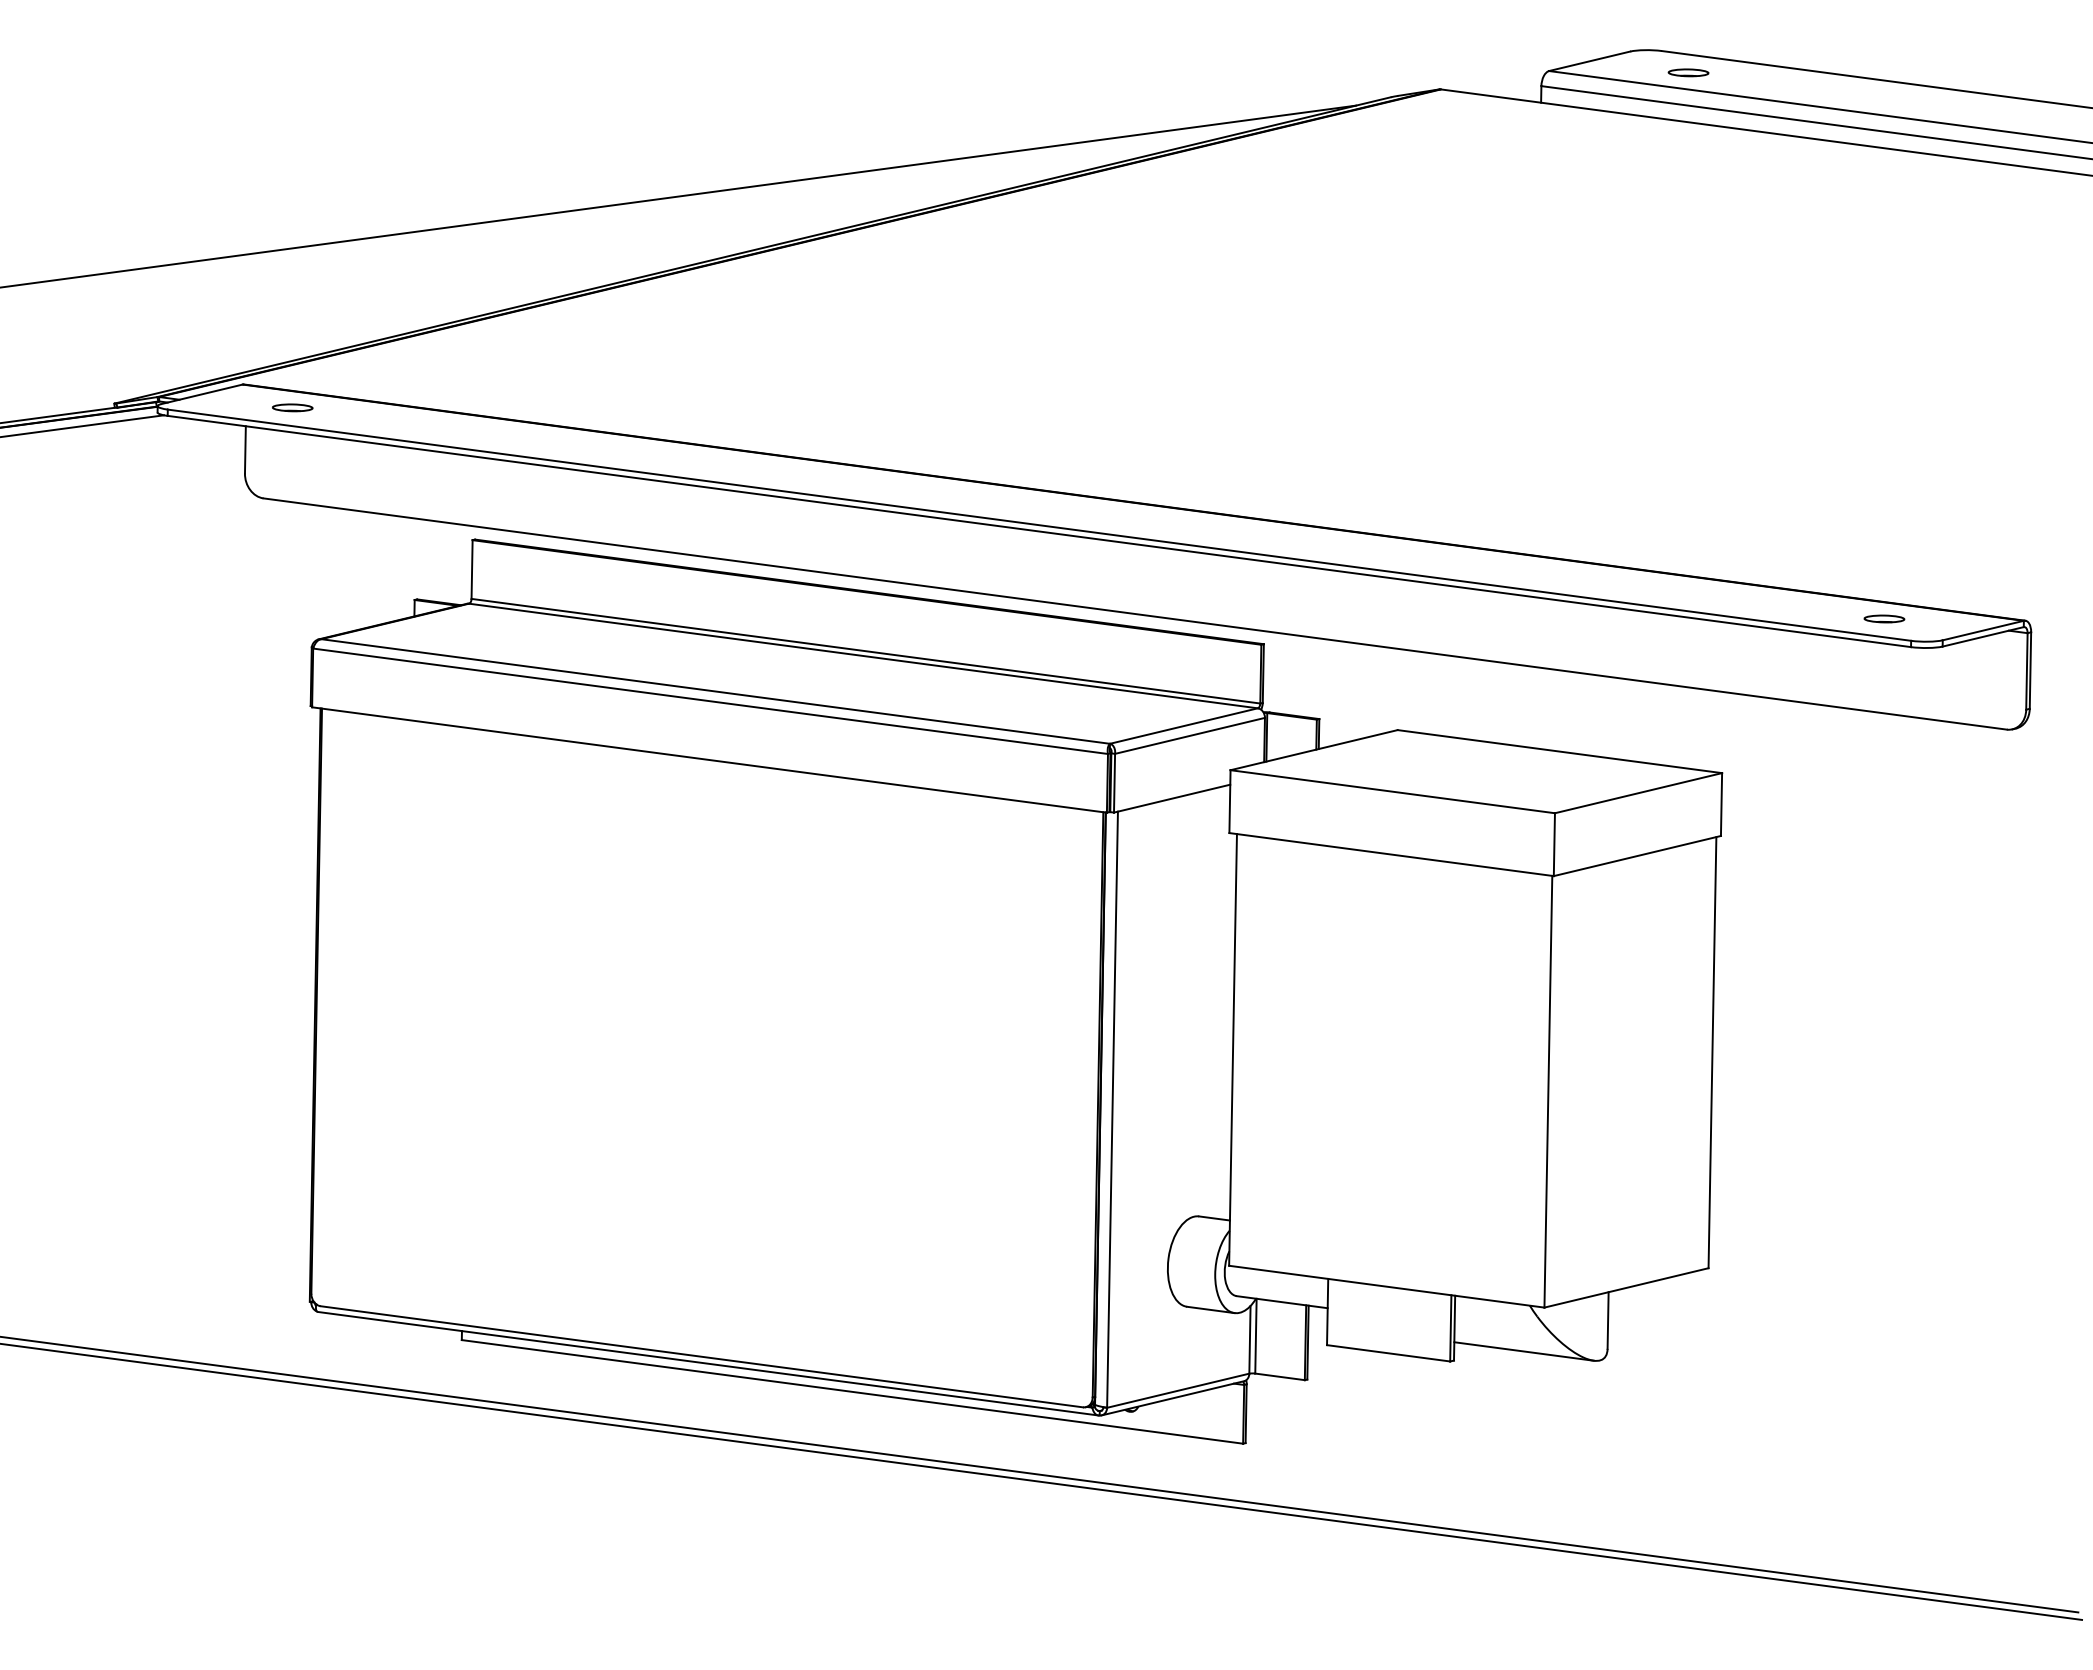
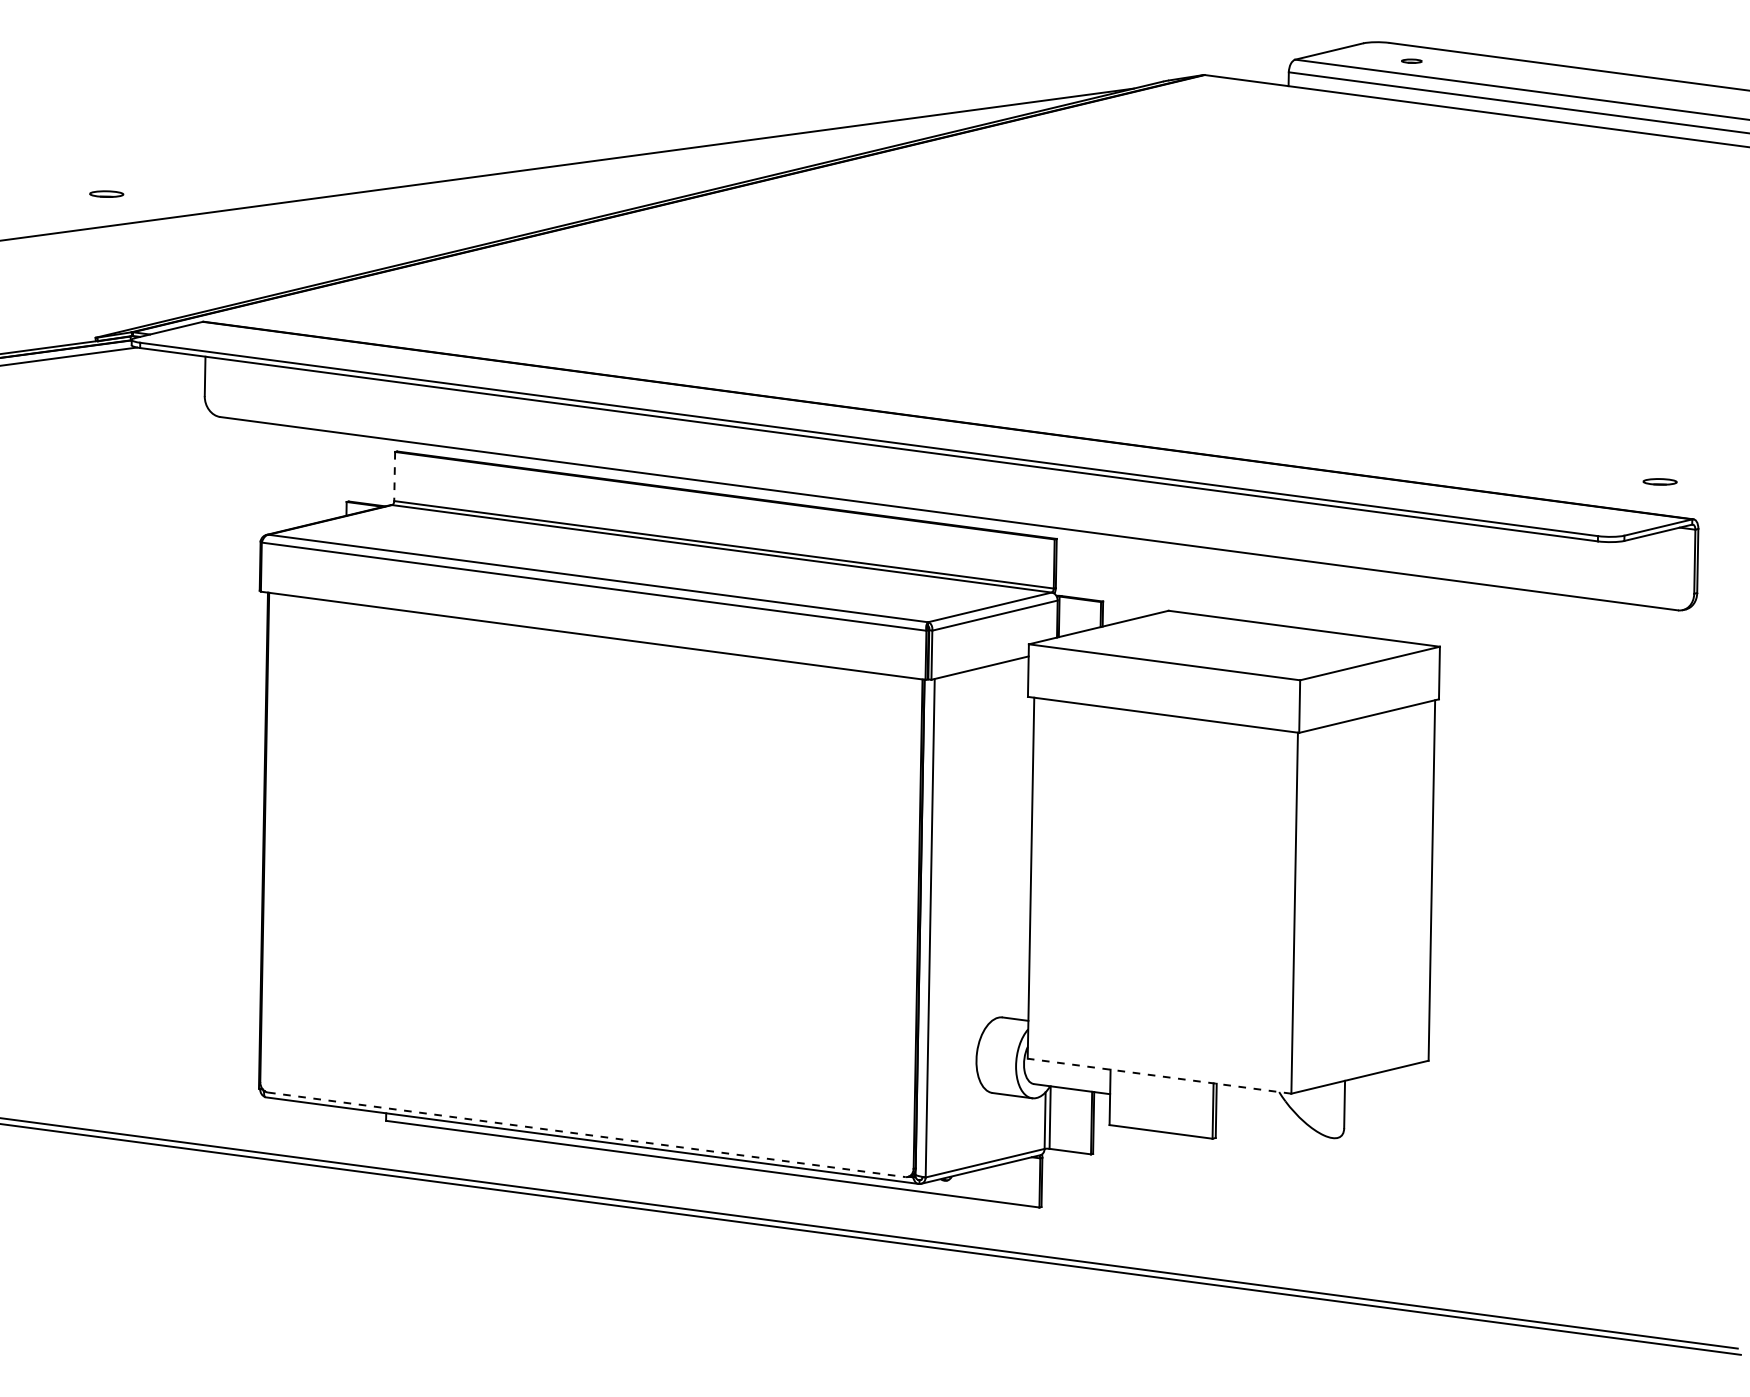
part: (1688, 72) -> (1411, 60), size x0.6
part: (292, 407) -> (106, 193), moved
line: (472, 570) -> (395, 477), solid -> dashed
part: (1884, 618) -> (1660, 481), moved
line: (1386, 1286) -> (1159, 1076), solid -> dashed
line: (1523, 1351) -> (1273, 1130), removed
line: (701, 1356) -> (586, 1134), solid -> dashed

